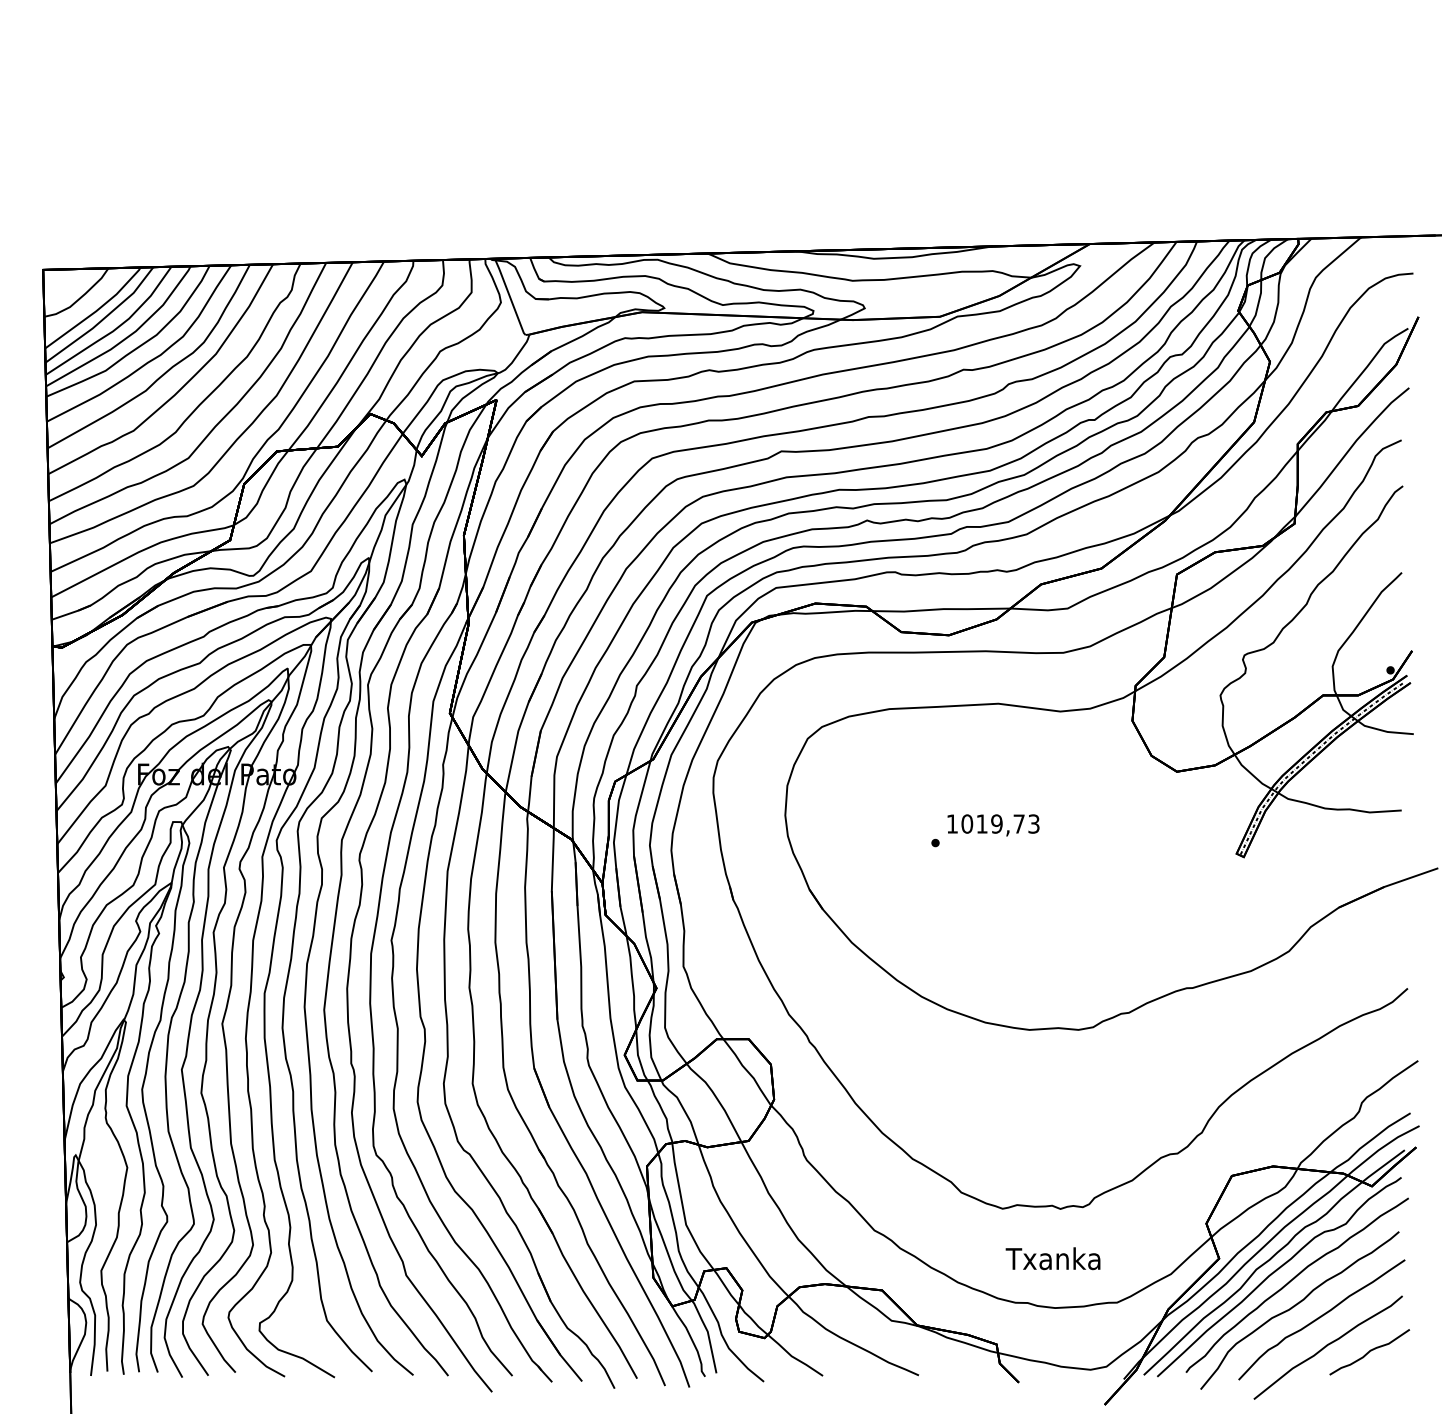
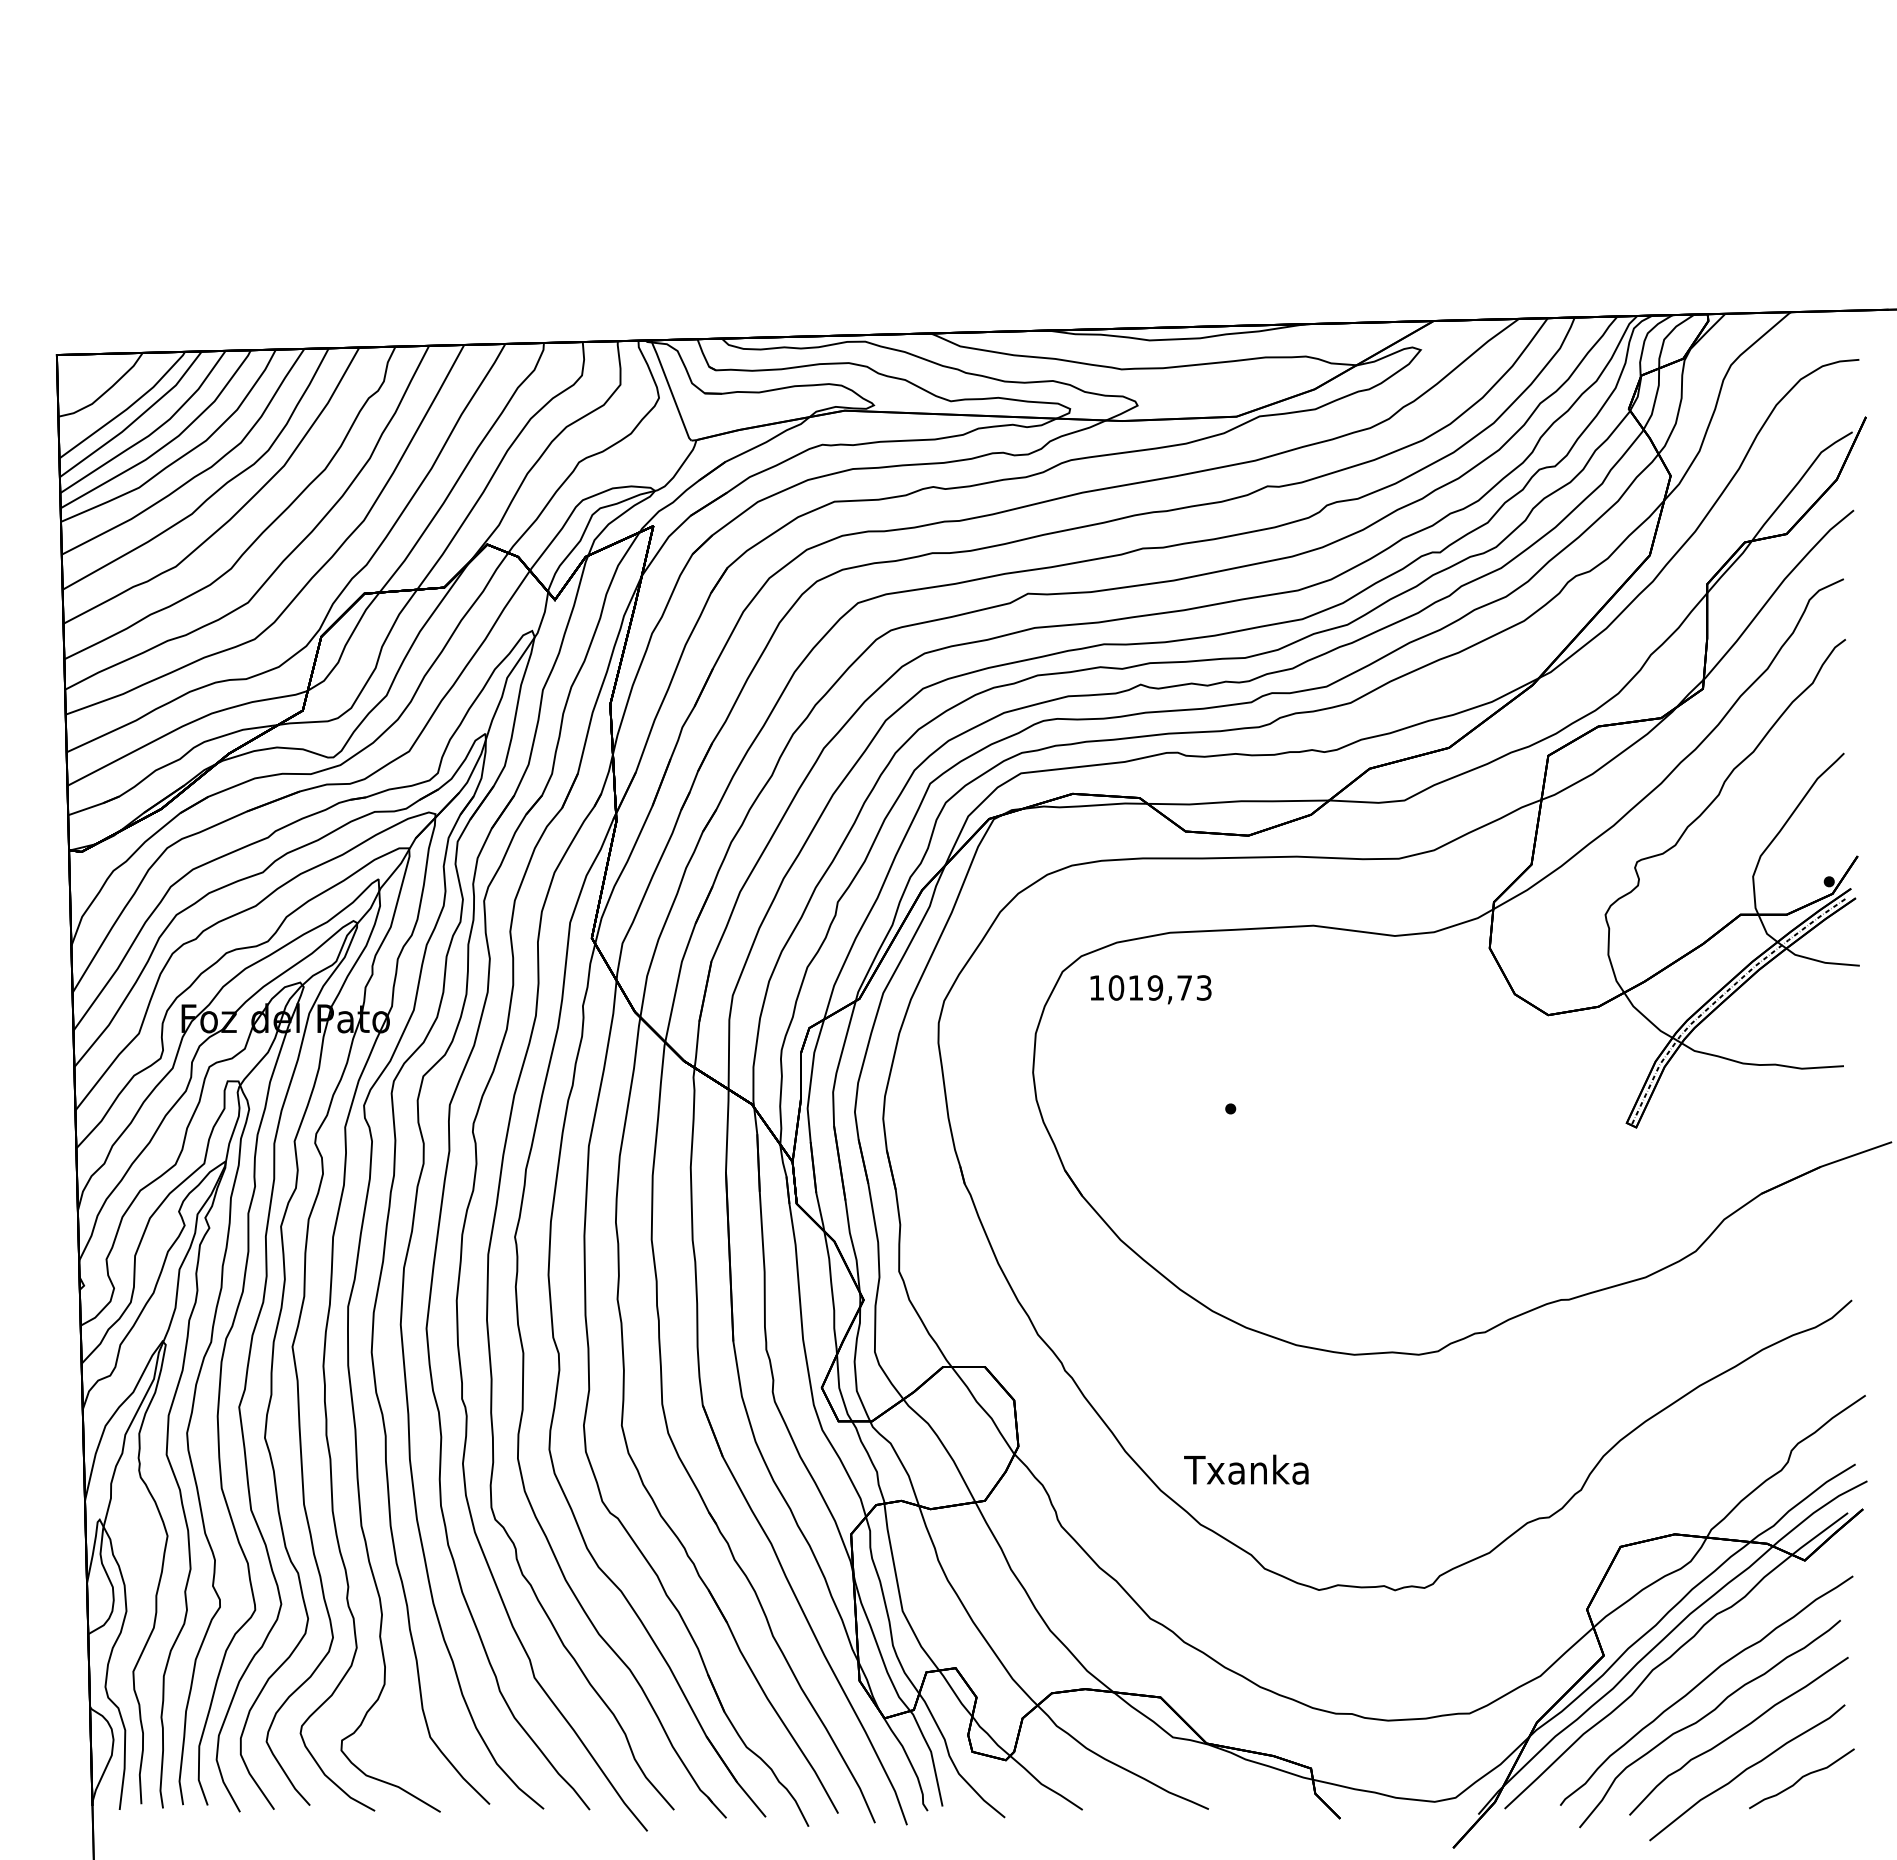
text: (993, 825) -> (1150, 989), moved
text: (1053, 1258) -> (1246, 1469), moved
curve: (1275, 1272) -> (1677, 1673), removed

